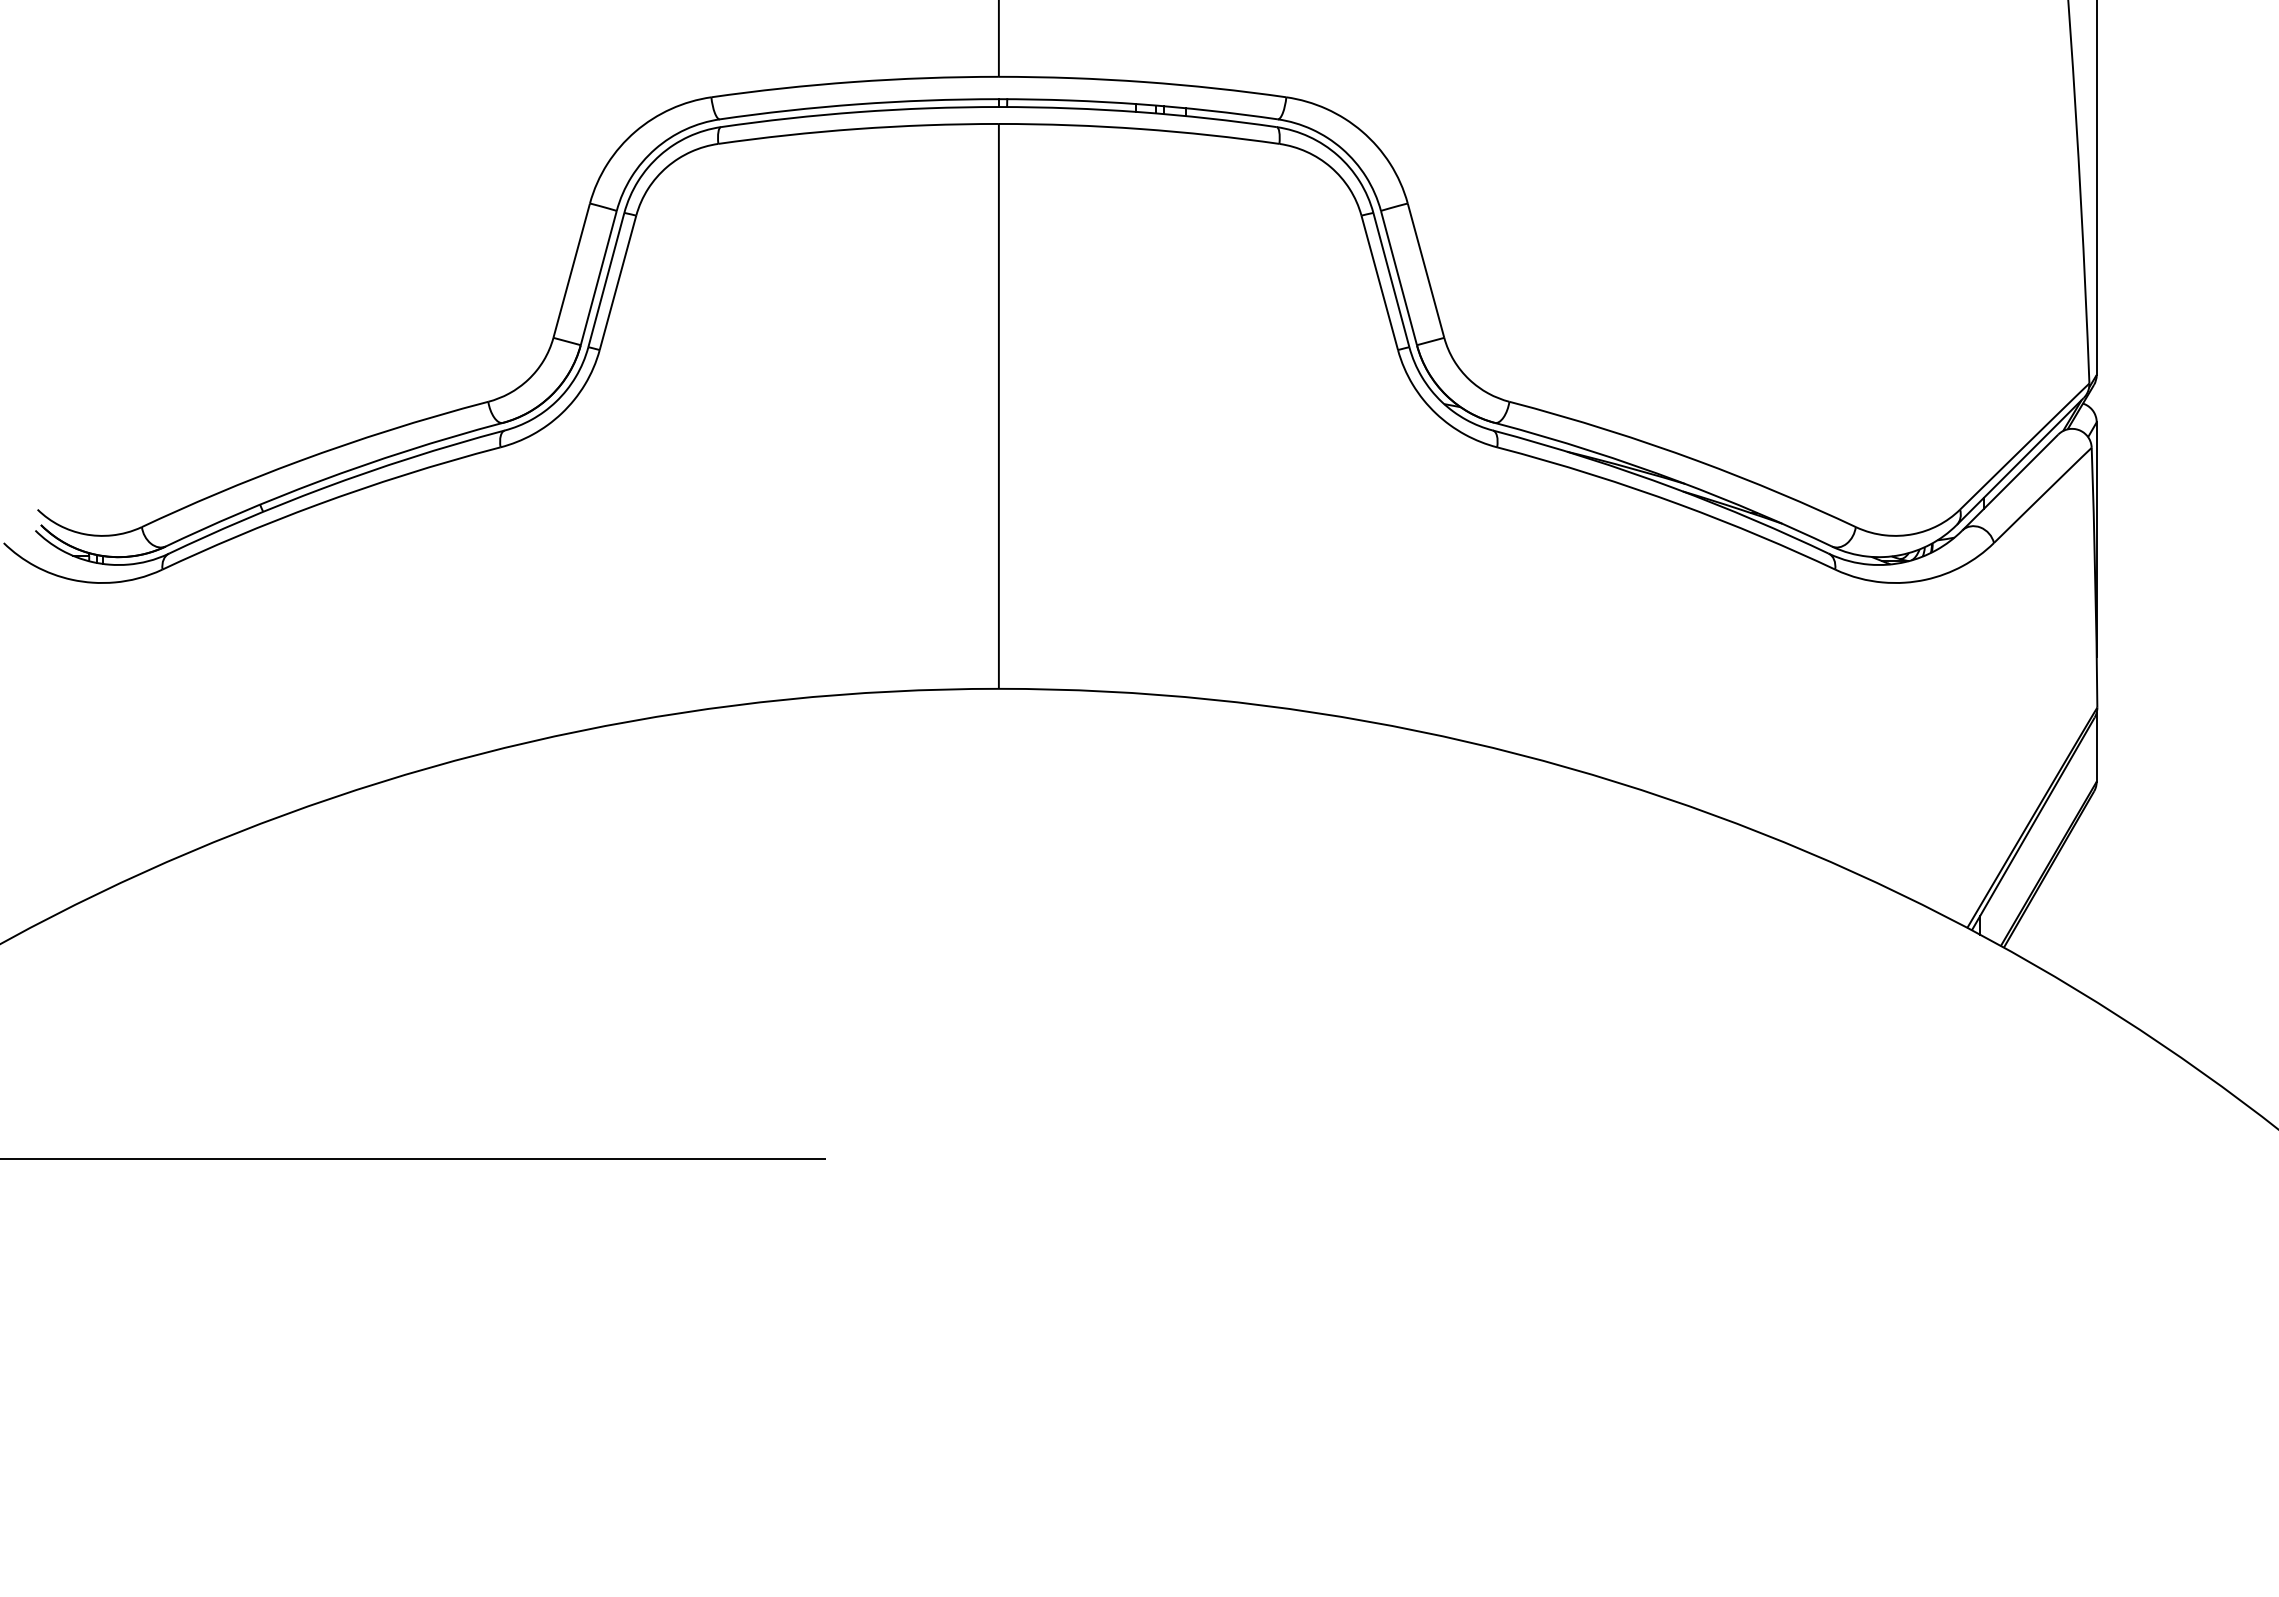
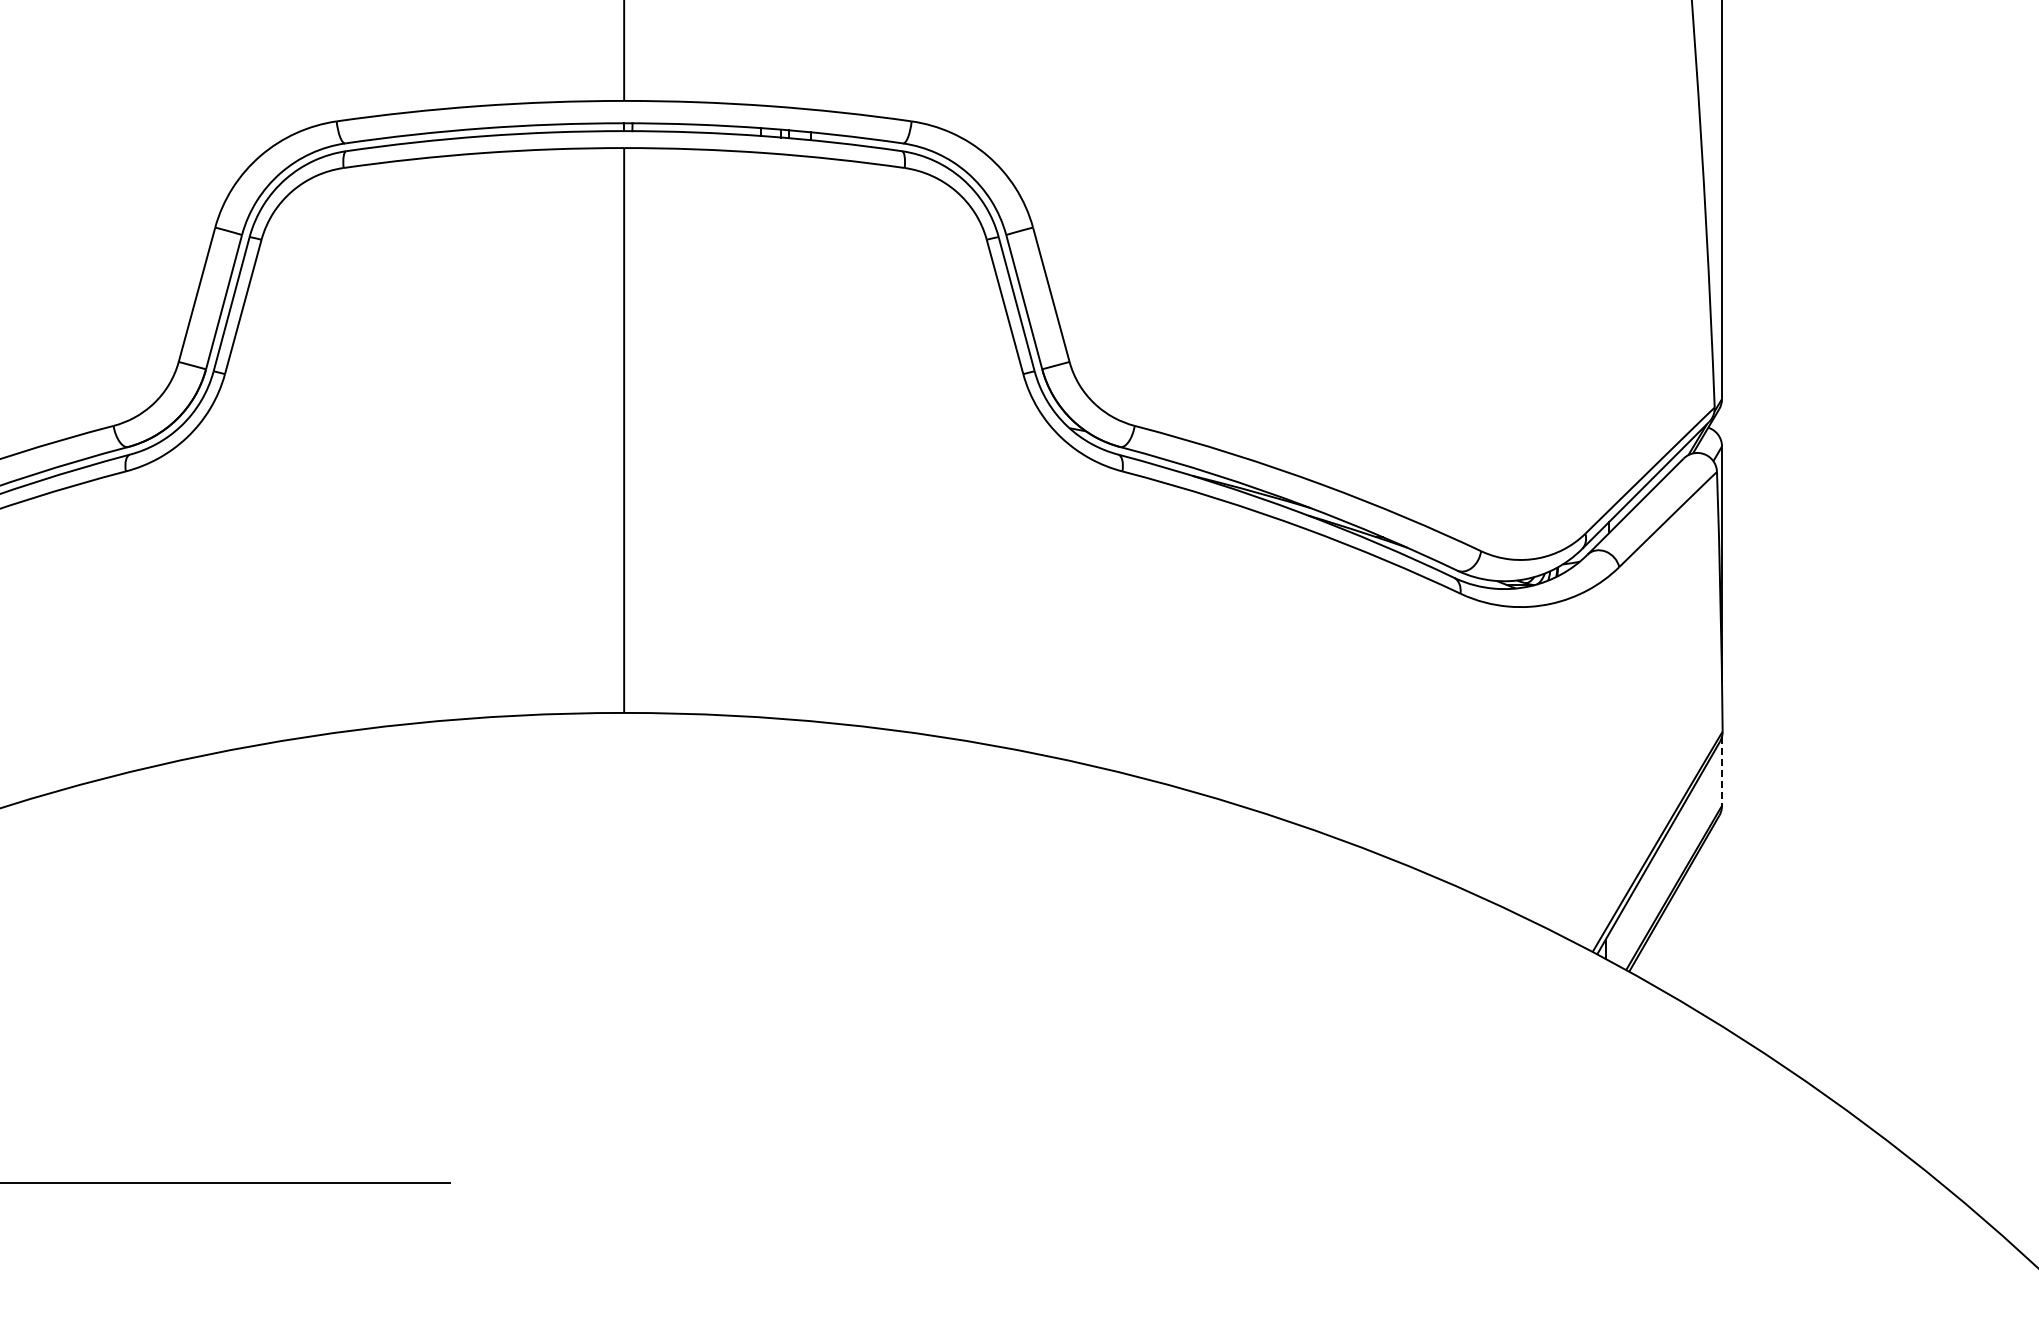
line: (2096, 747) -> (1721, 771), solid -> dashed

